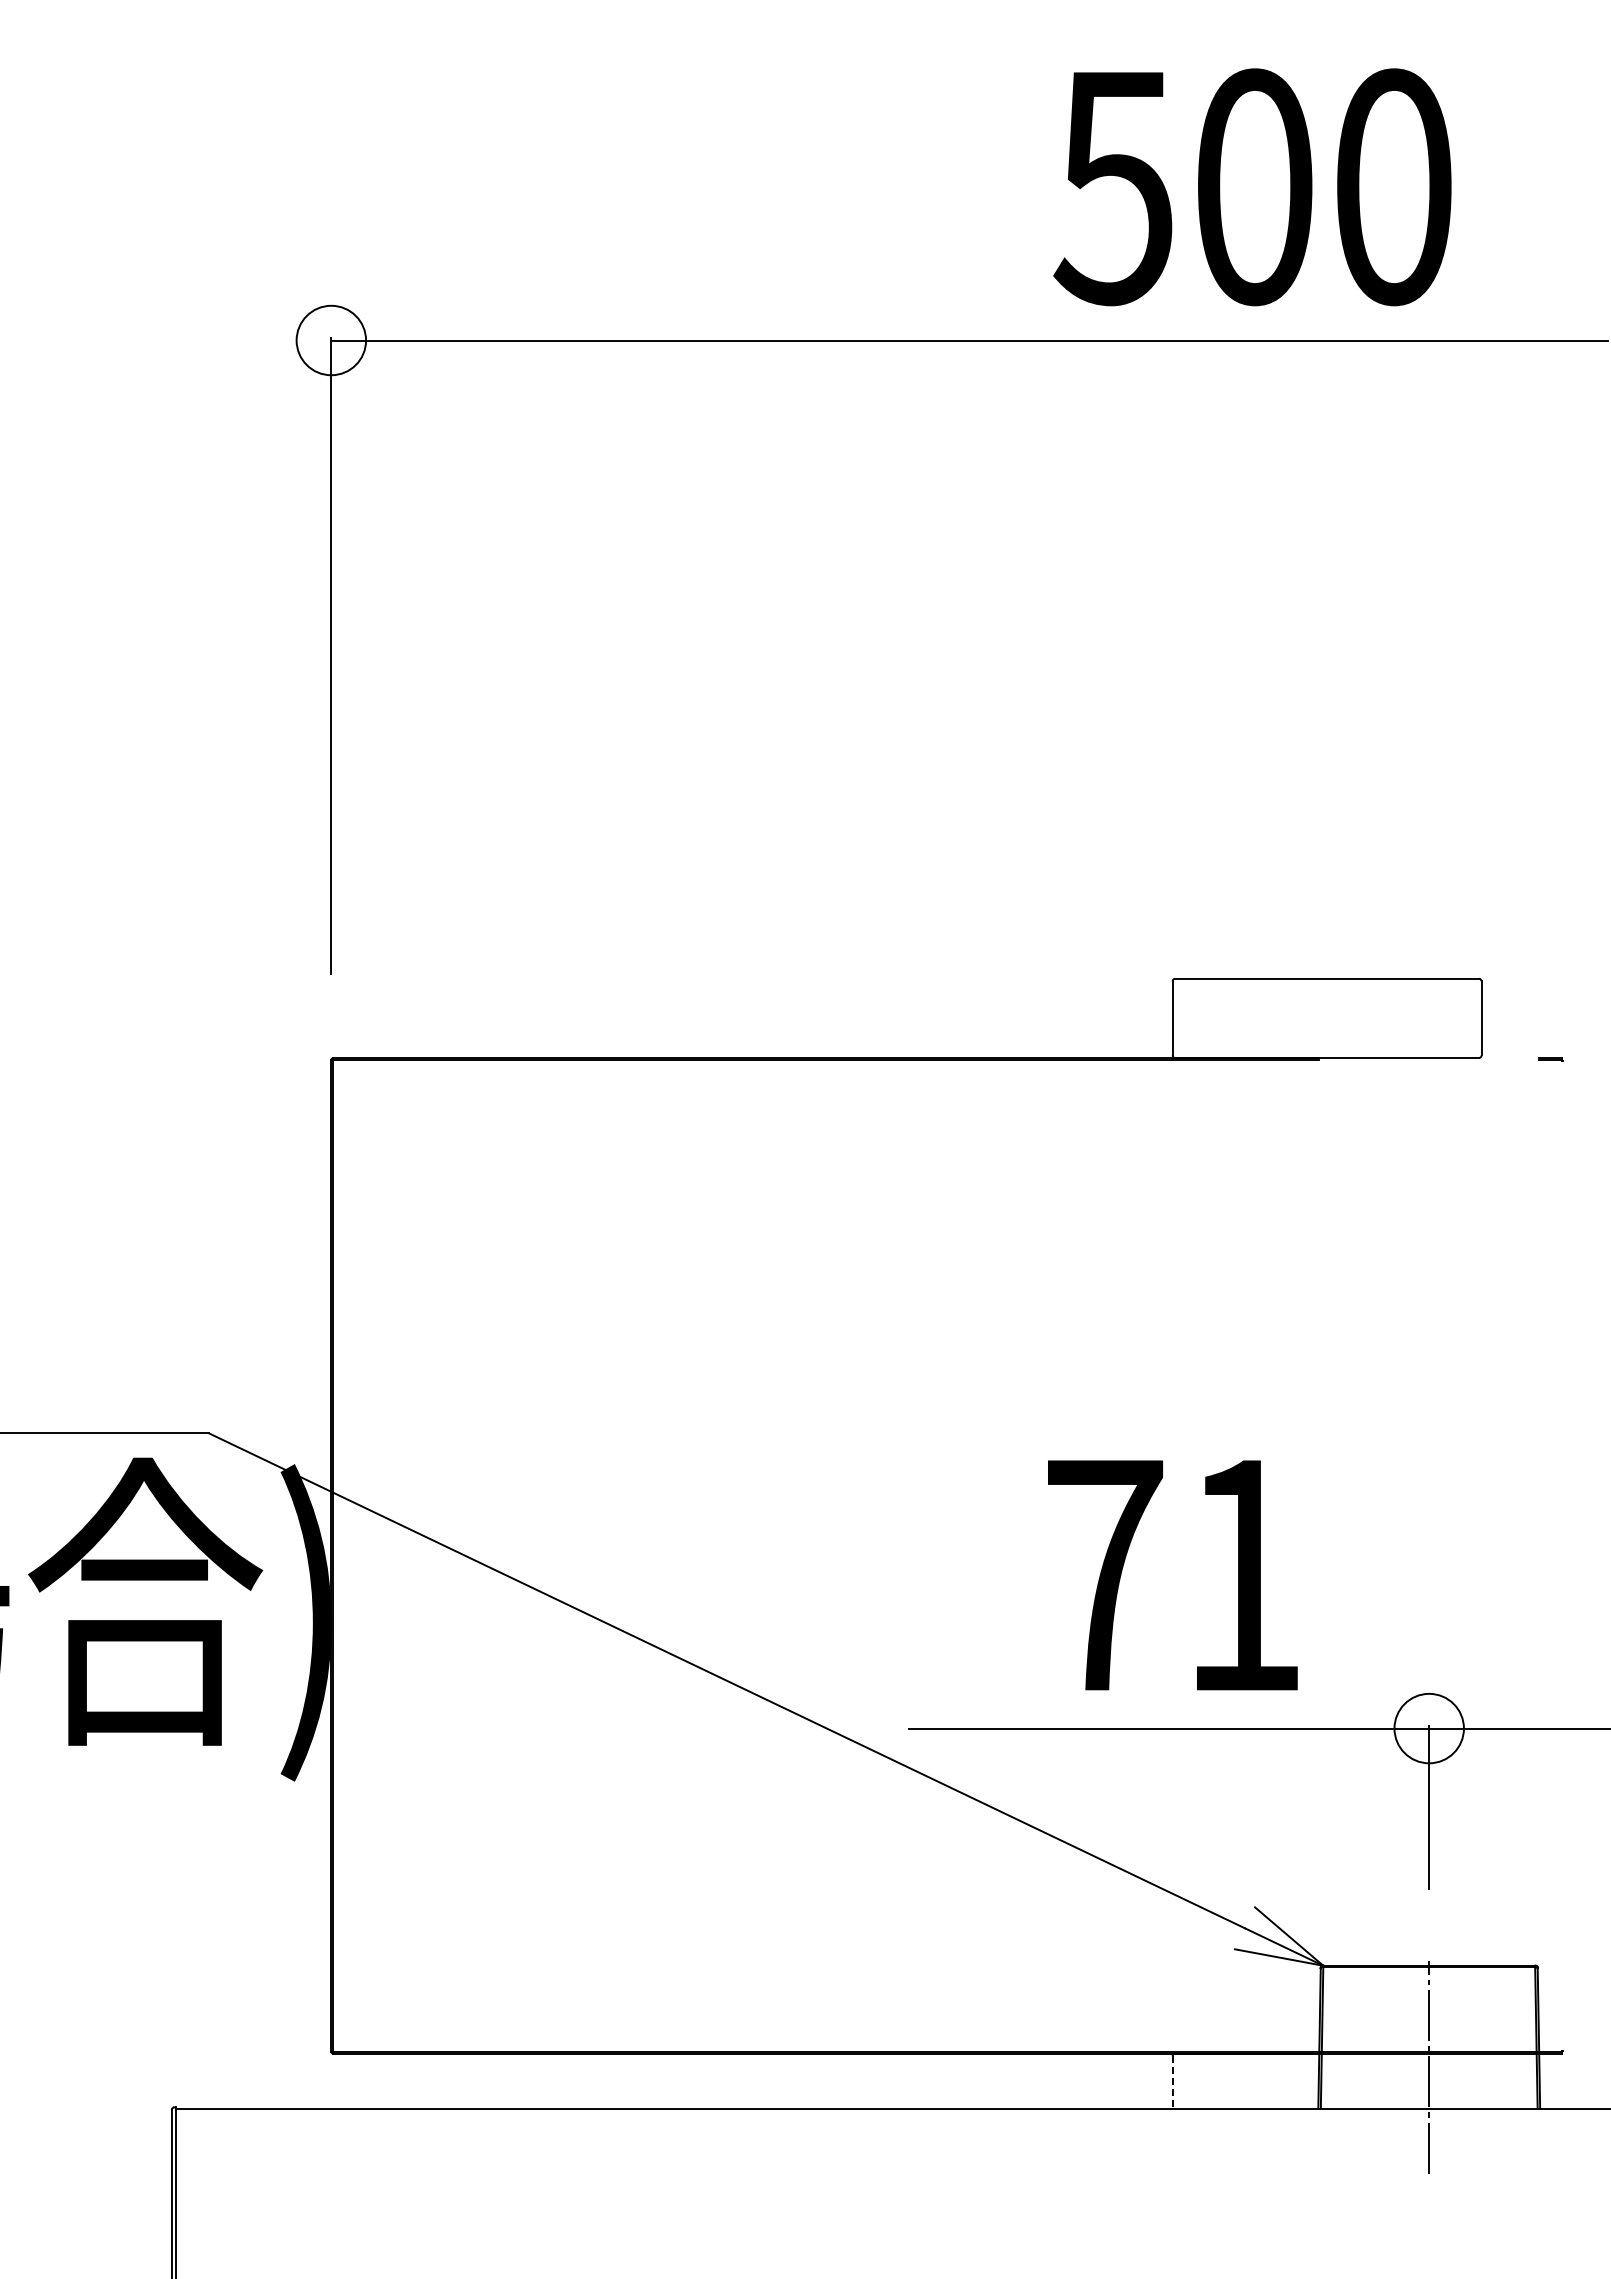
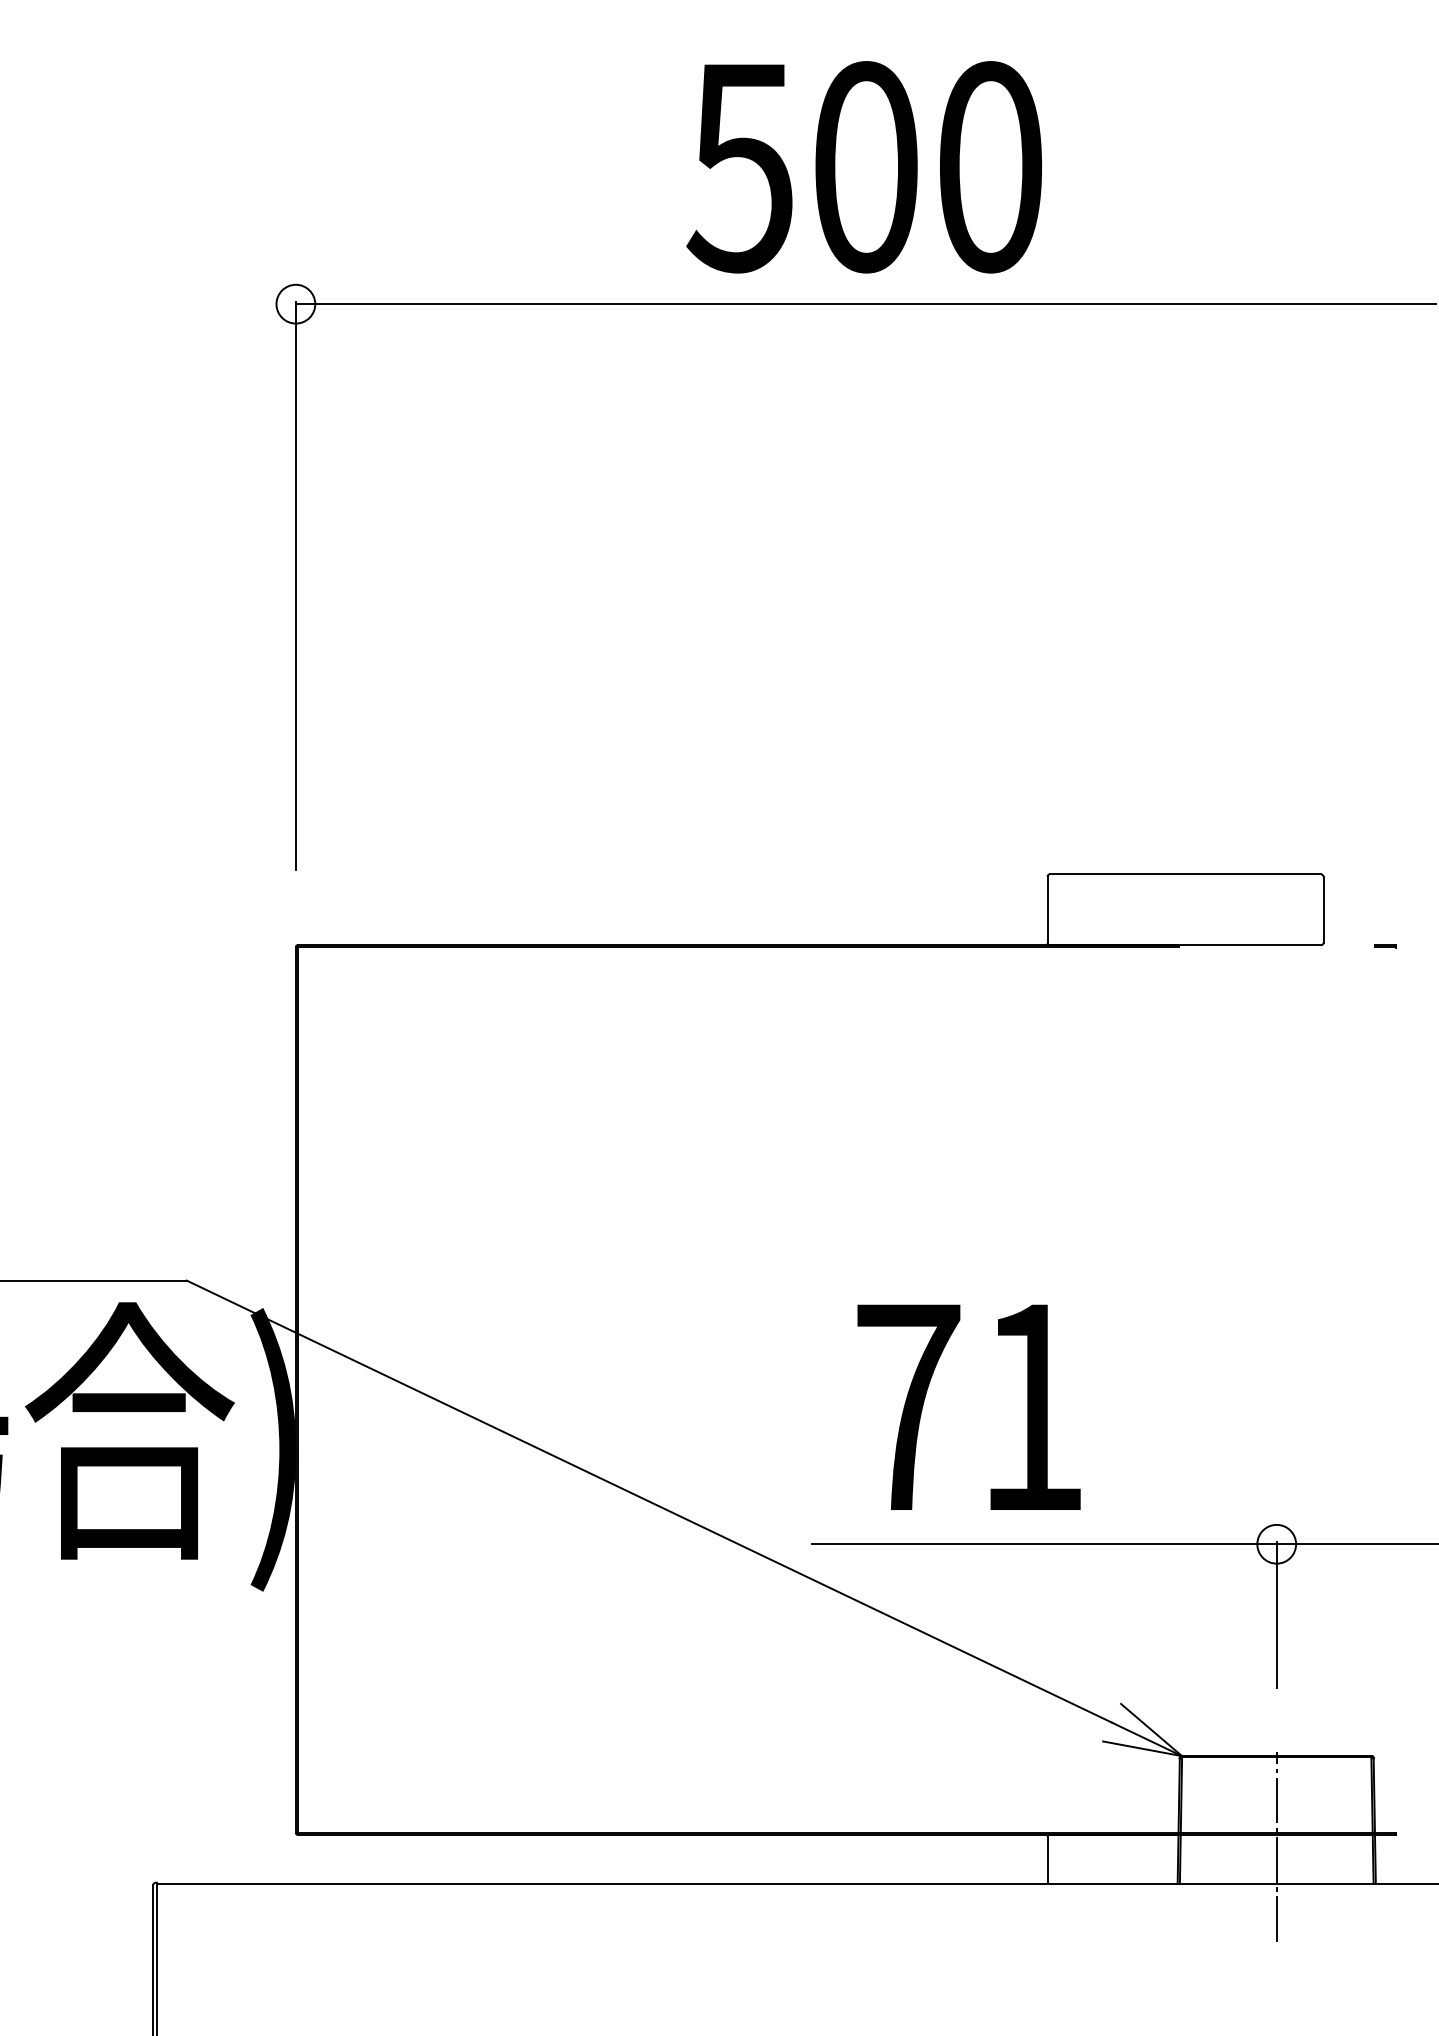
text: (1252, 187) -> (864, 167), moved
circle: (331, 340) -> (296, 304), size x0.62
text: (1172, 1575) -> (968, 1407), moved
circle: (1428, 1728) -> (1276, 1544), size x0.62
line: (1172, 2082) -> (1047, 1860), dashed -> solid

